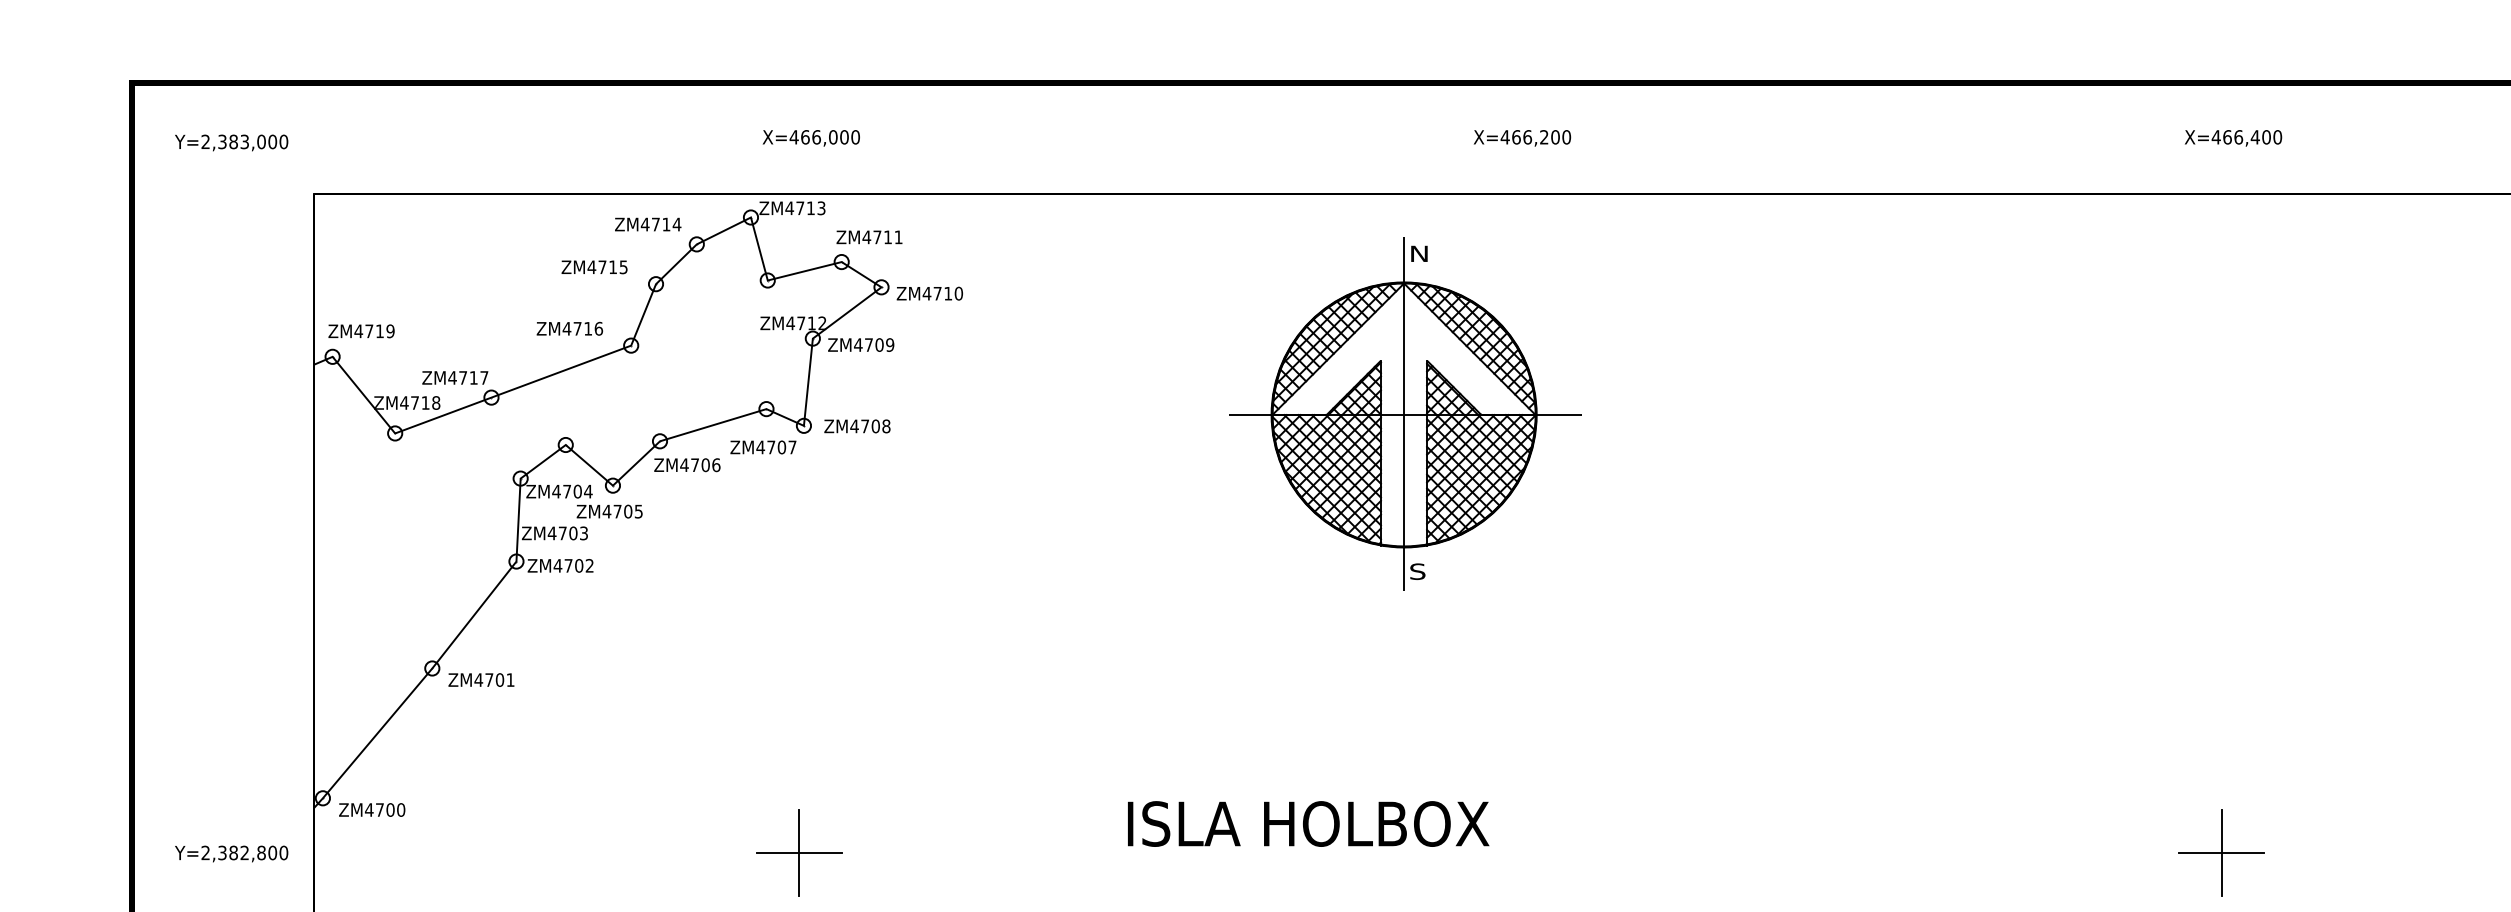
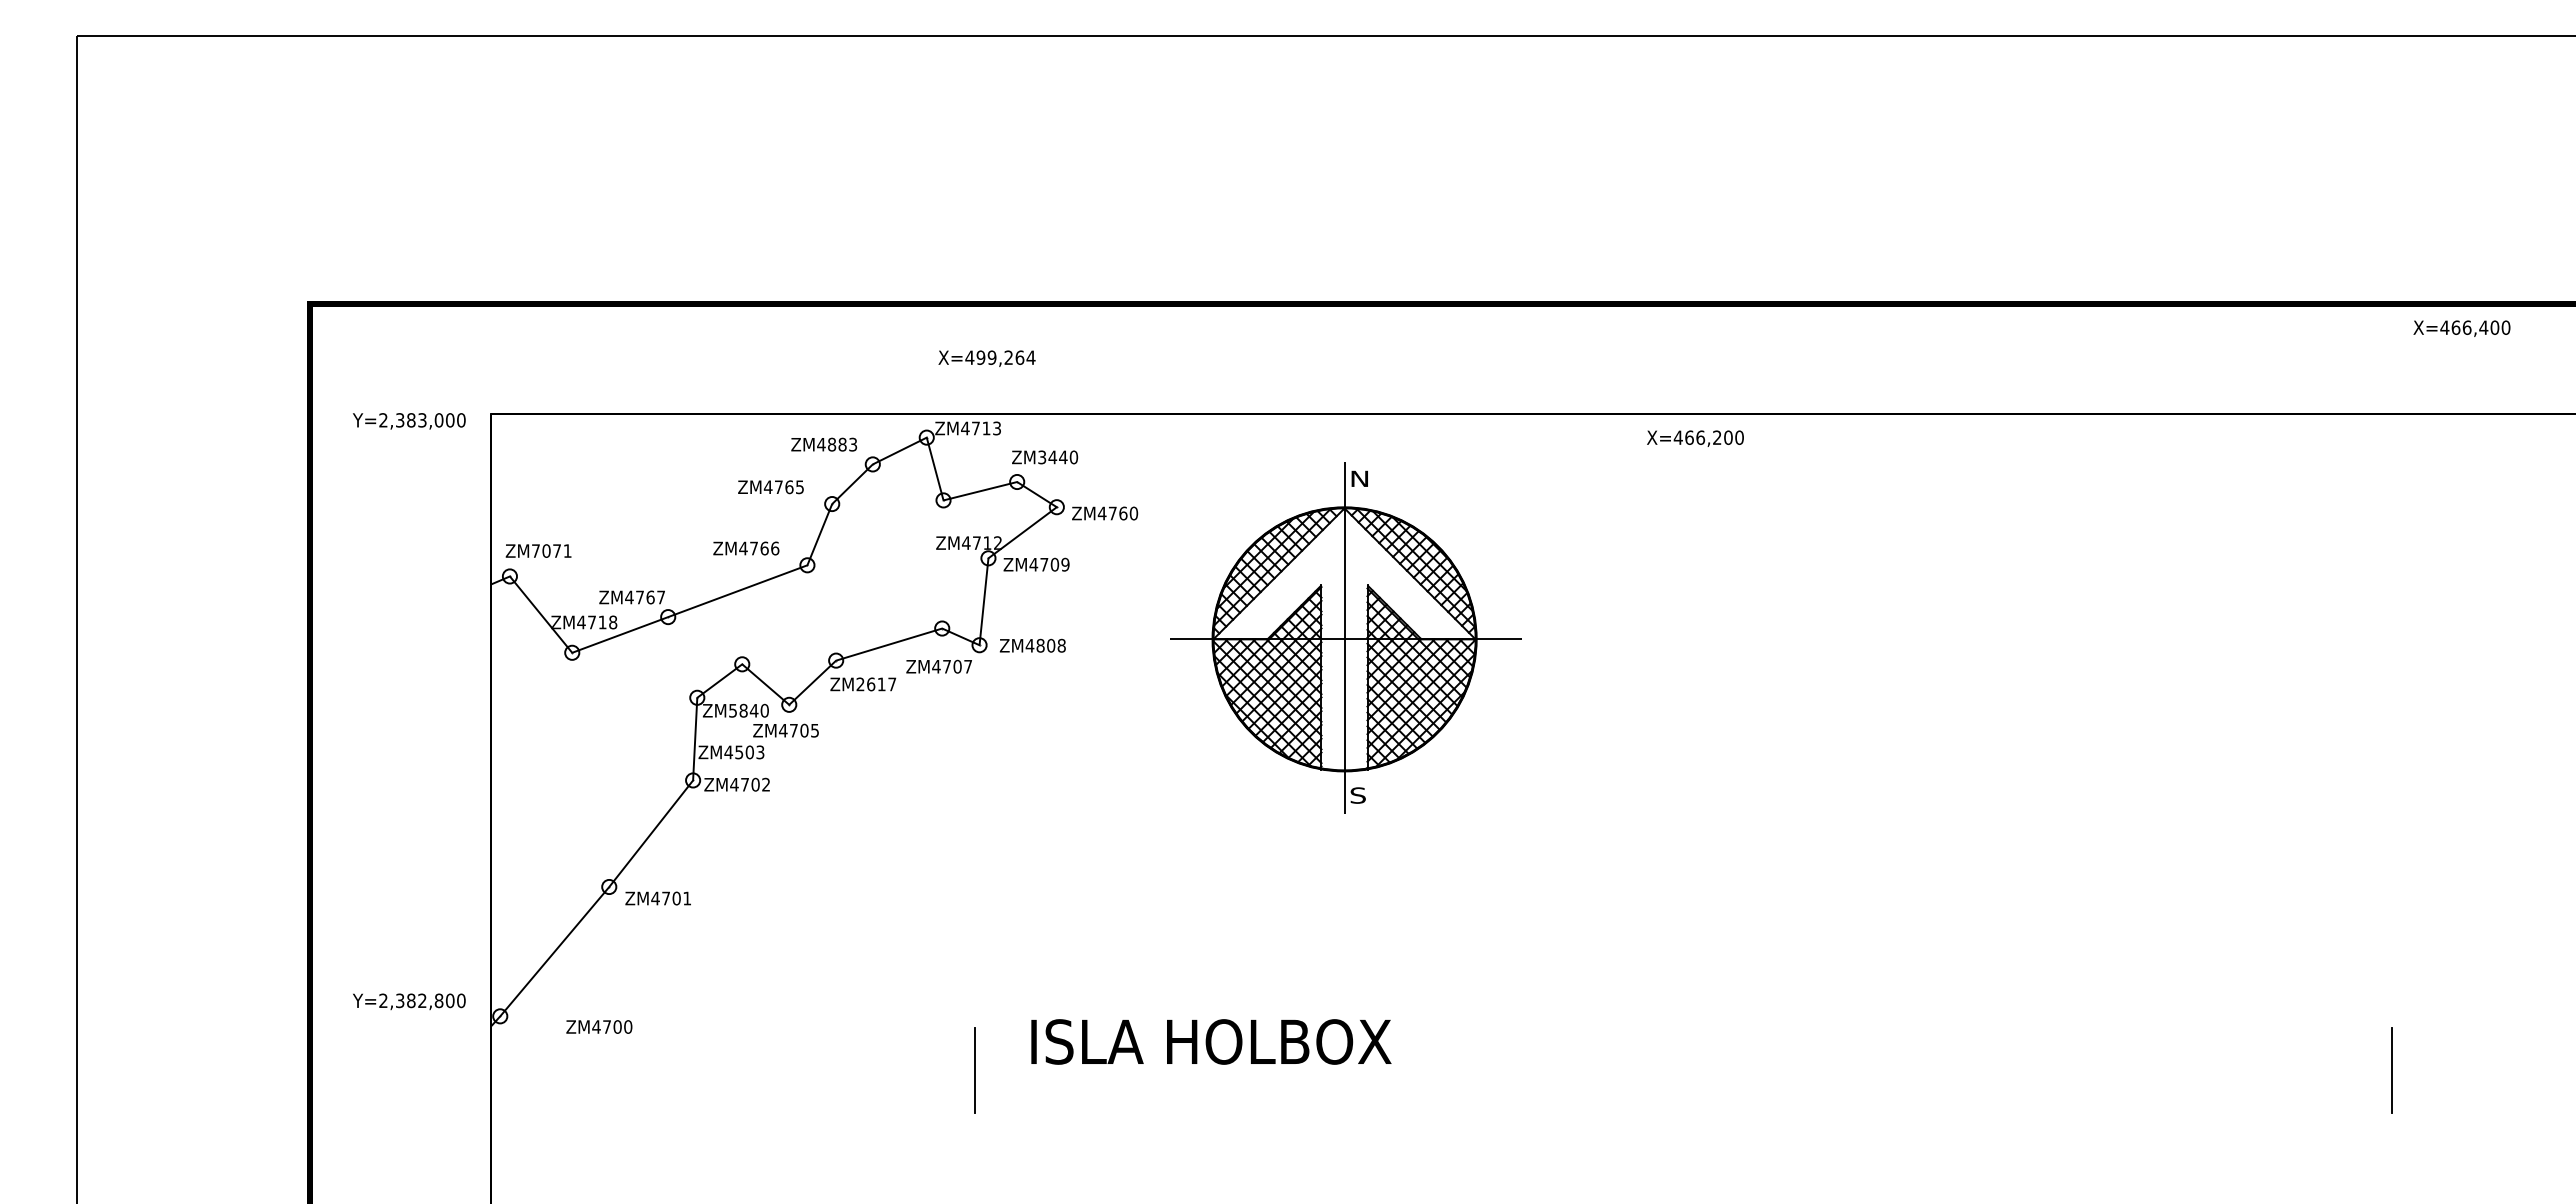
text: (829, 137) -> (1005, 357), X=466,000 -> X=499,264
text: (1522, 138) -> (1695, 438), moved
text: (2233, 138) -> (2461, 328), moved
text: (231, 143) -> (409, 421), moved
text: (666, 224) -> (842, 444), ZM4714 -> ZM4883
text: (882, 237) -> (1057, 457), ZM4711 -> ZM3440
text: (613, 267) -> (789, 487), ZM4715 -> ZM4765
text: (948, 293) -> (1123, 513), ZM4710 -> ZM4760
text: (588, 328) -> (764, 548), ZM4716 -> ZM4766
text: (374, 330) -> (551, 550), ZM4719 -> ZM7071
text: (473, 377) -> (650, 597), ZM4717 -> ZM4767
part: (1405, 413) -> (1345, 637), moved
text: (865, 426) -> (1040, 645), ZM4708 -> ZM4808
text: (700, 465) -> (876, 684), ZM4706 -> ZM2617
text: (572, 491) -> (748, 710), ZM4704 -> ZM5840
text: (563, 533) -> (739, 752), ZM4703 -> ZM4503
text: (372, 809) -> (599, 1026), moved
text: (1308, 823) -> (1211, 1041), moved
line: (798, 852) -> (974, 1070), removed
line: (2220, 852) -> (2391, 1070), removed
text: (231, 853) -> (409, 1001), moved

